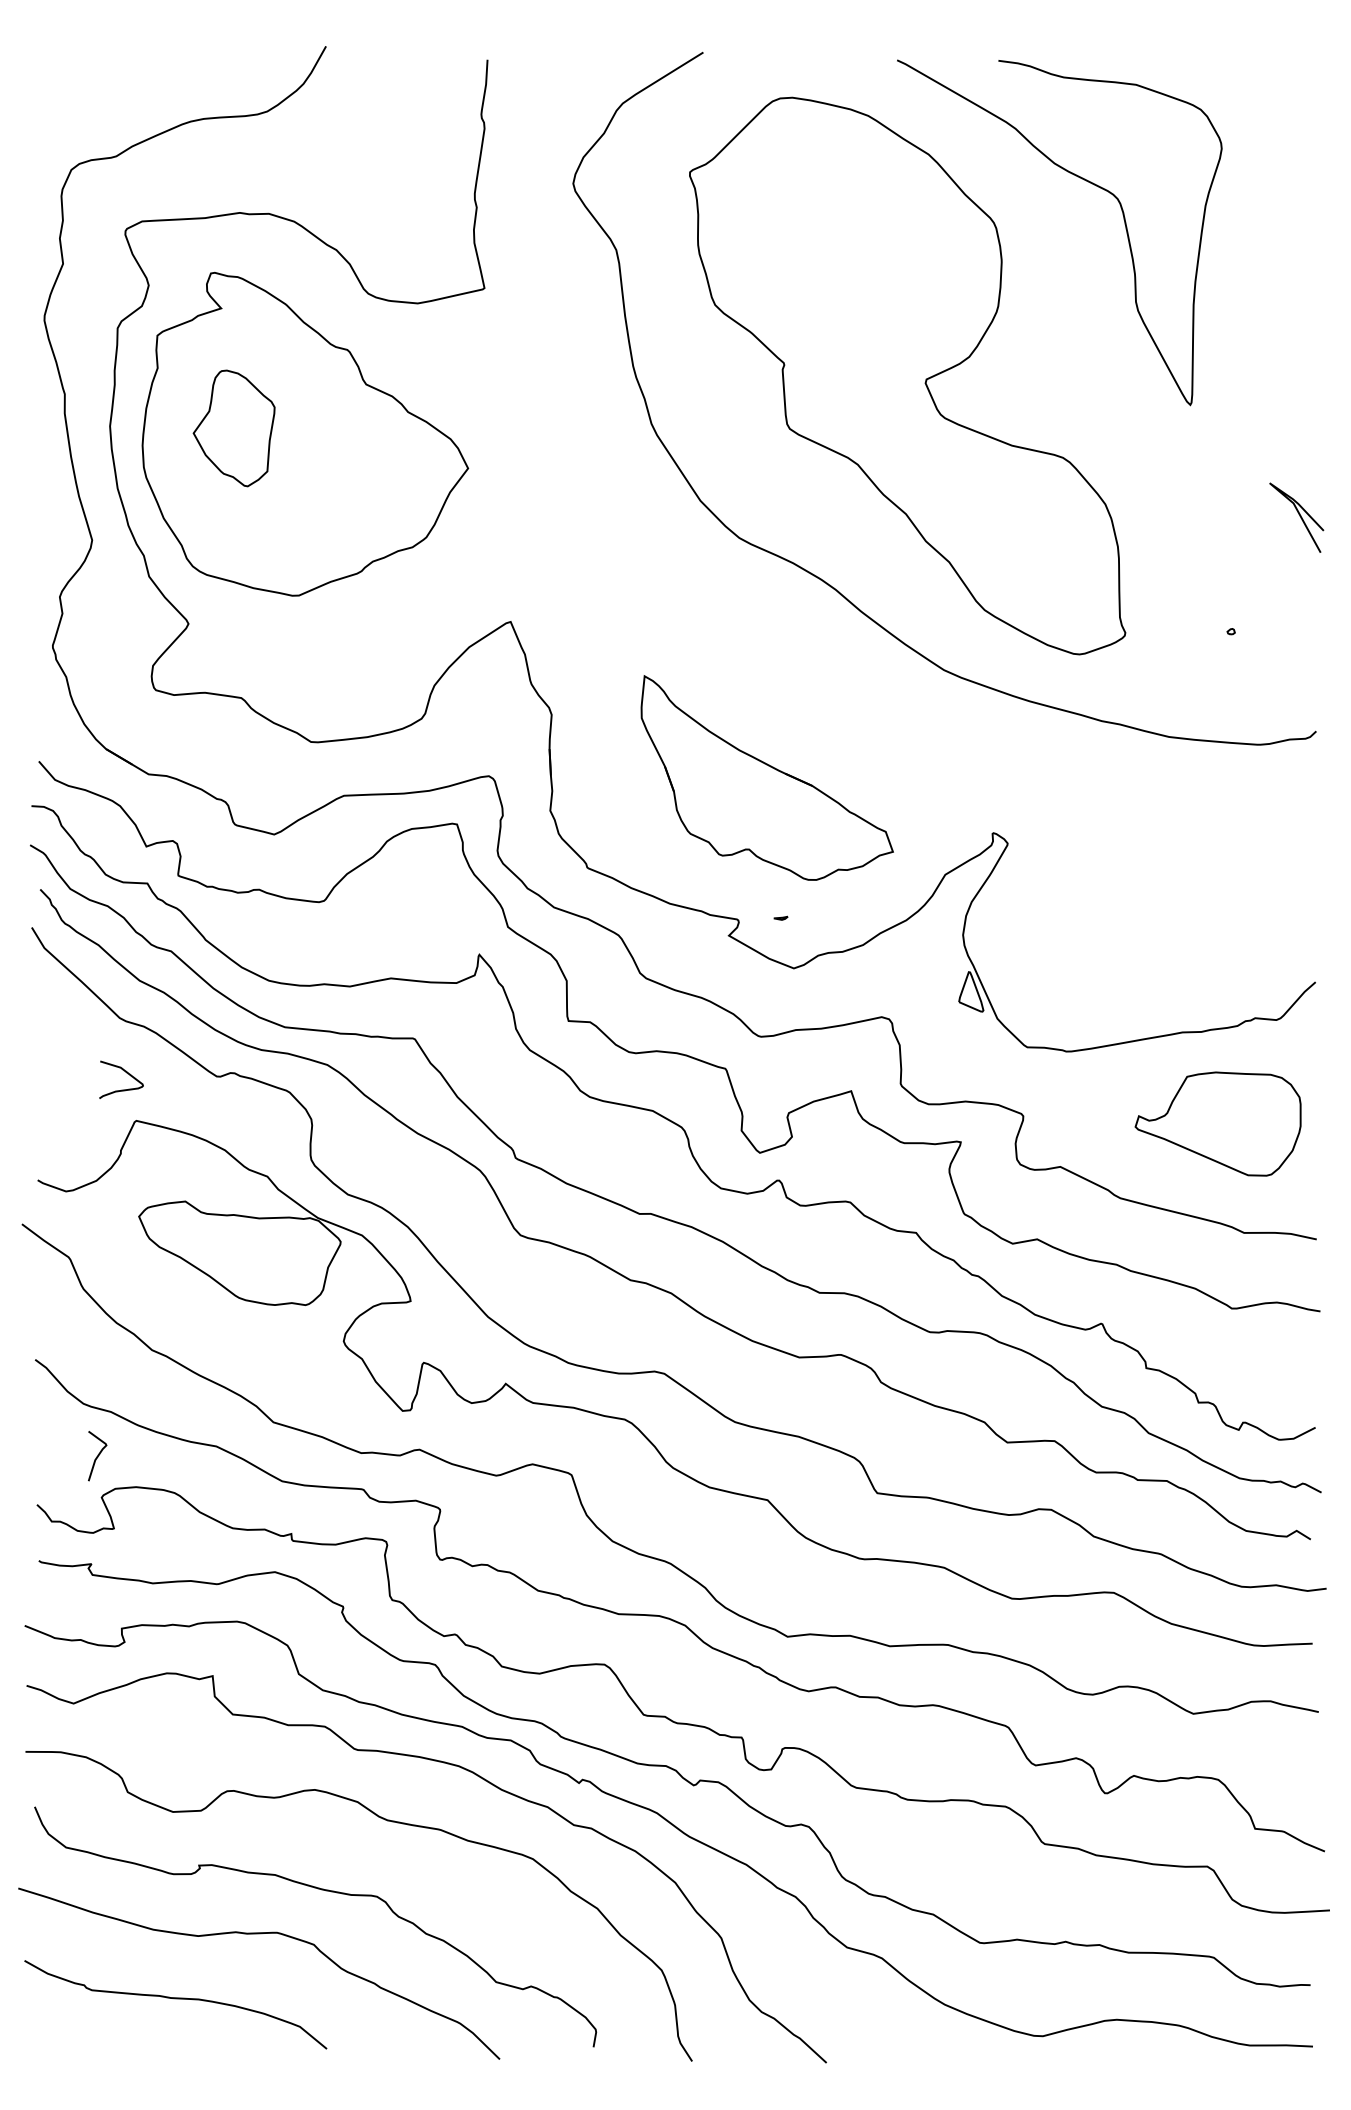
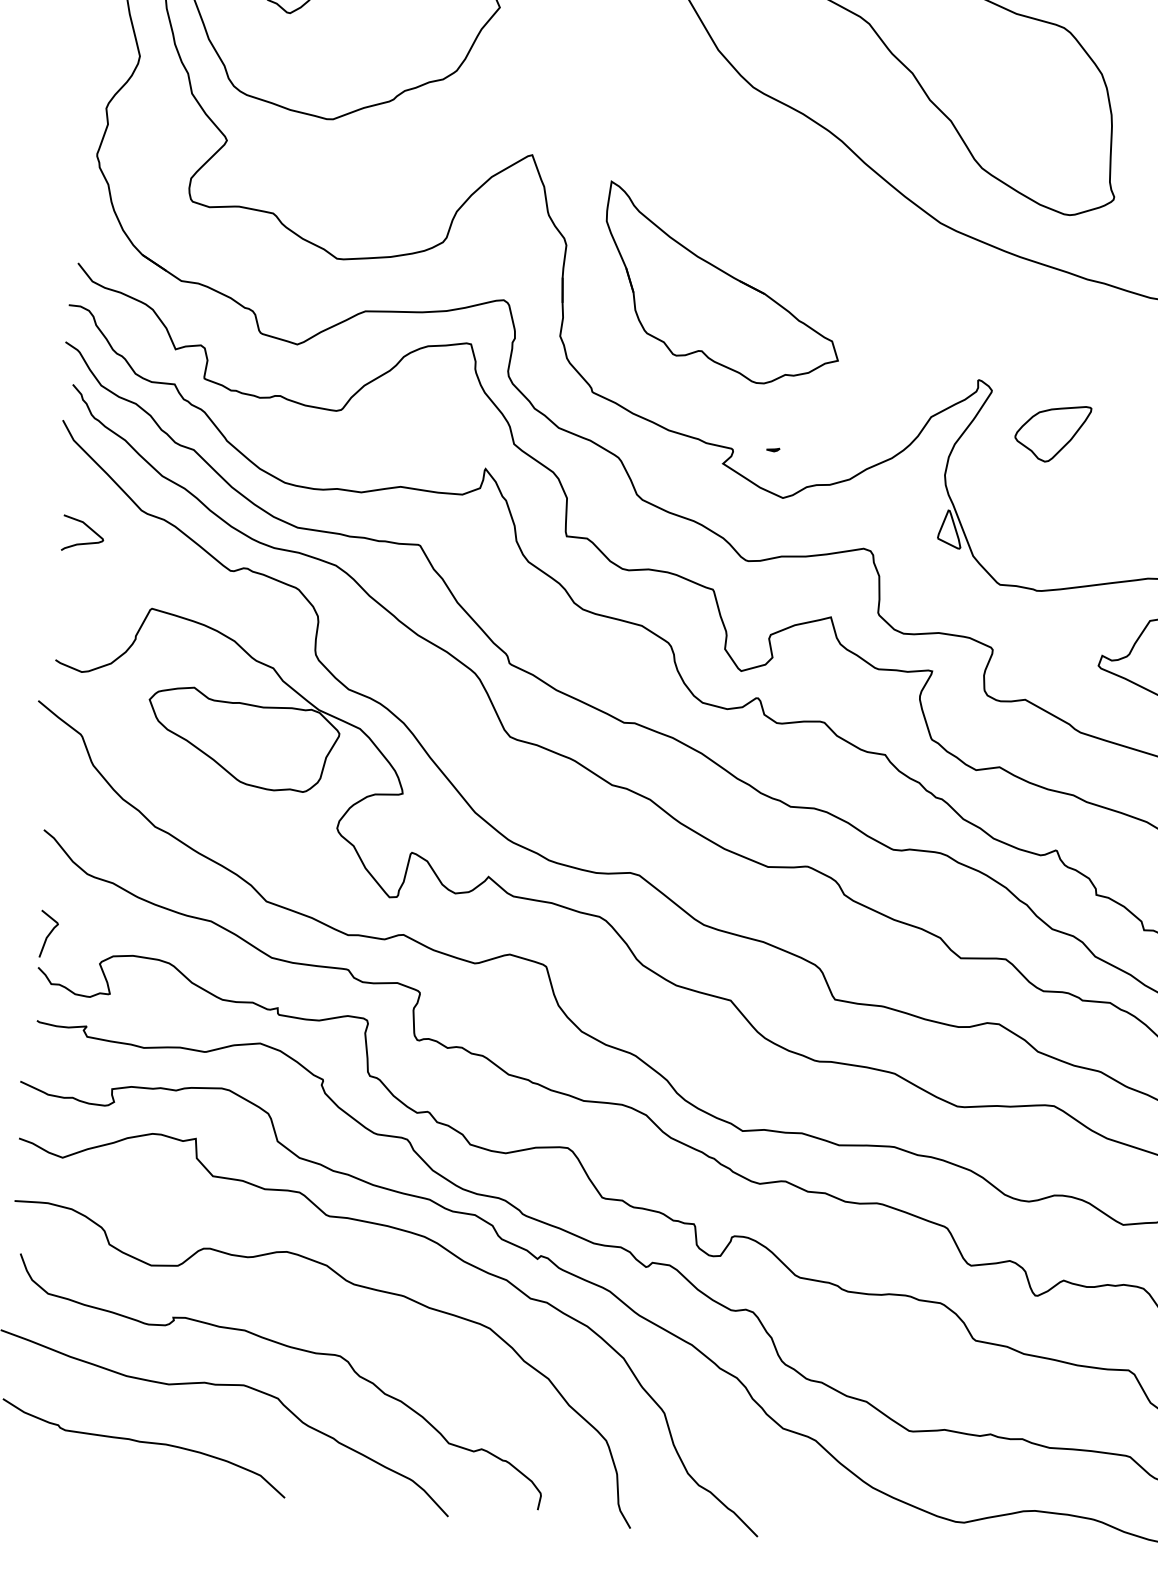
part: (766, 777) -> (721, 283), moved
part: (1074, 885) -> (1053, 433), added
curve: (126, 1073) -> (88, 527), moved
curve: (97, 1456) -> (48, 934), moved

